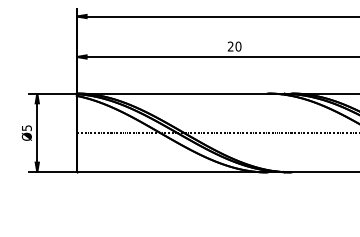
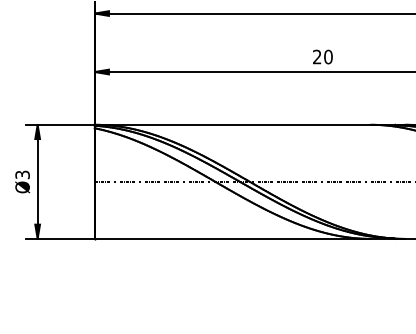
text: (25, 127) -> (20, 173), Ø5 -> Ø3

